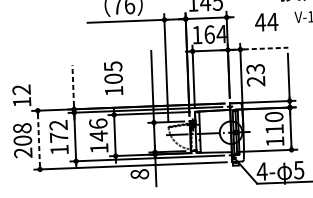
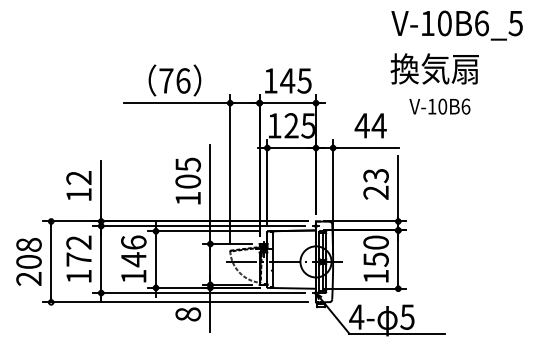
text: (266, 22) -> (370, 125), moved
text: (215, 34) -> (299, 125), 164 -> 125
line: (266, 48) -> (368, 148), dashed -> solid
text: (255, 75) -> (375, 184), moved
text: (113, 78) -> (187, 180), moved
line: (73, 85) -> (101, 188), dashed -> solid
text: (21, 95) -> (78, 185), moved
text: (274, 129) -> (375, 259), 110 -> 150
line: (39, 139) -> (51, 261), dashed -> solid

